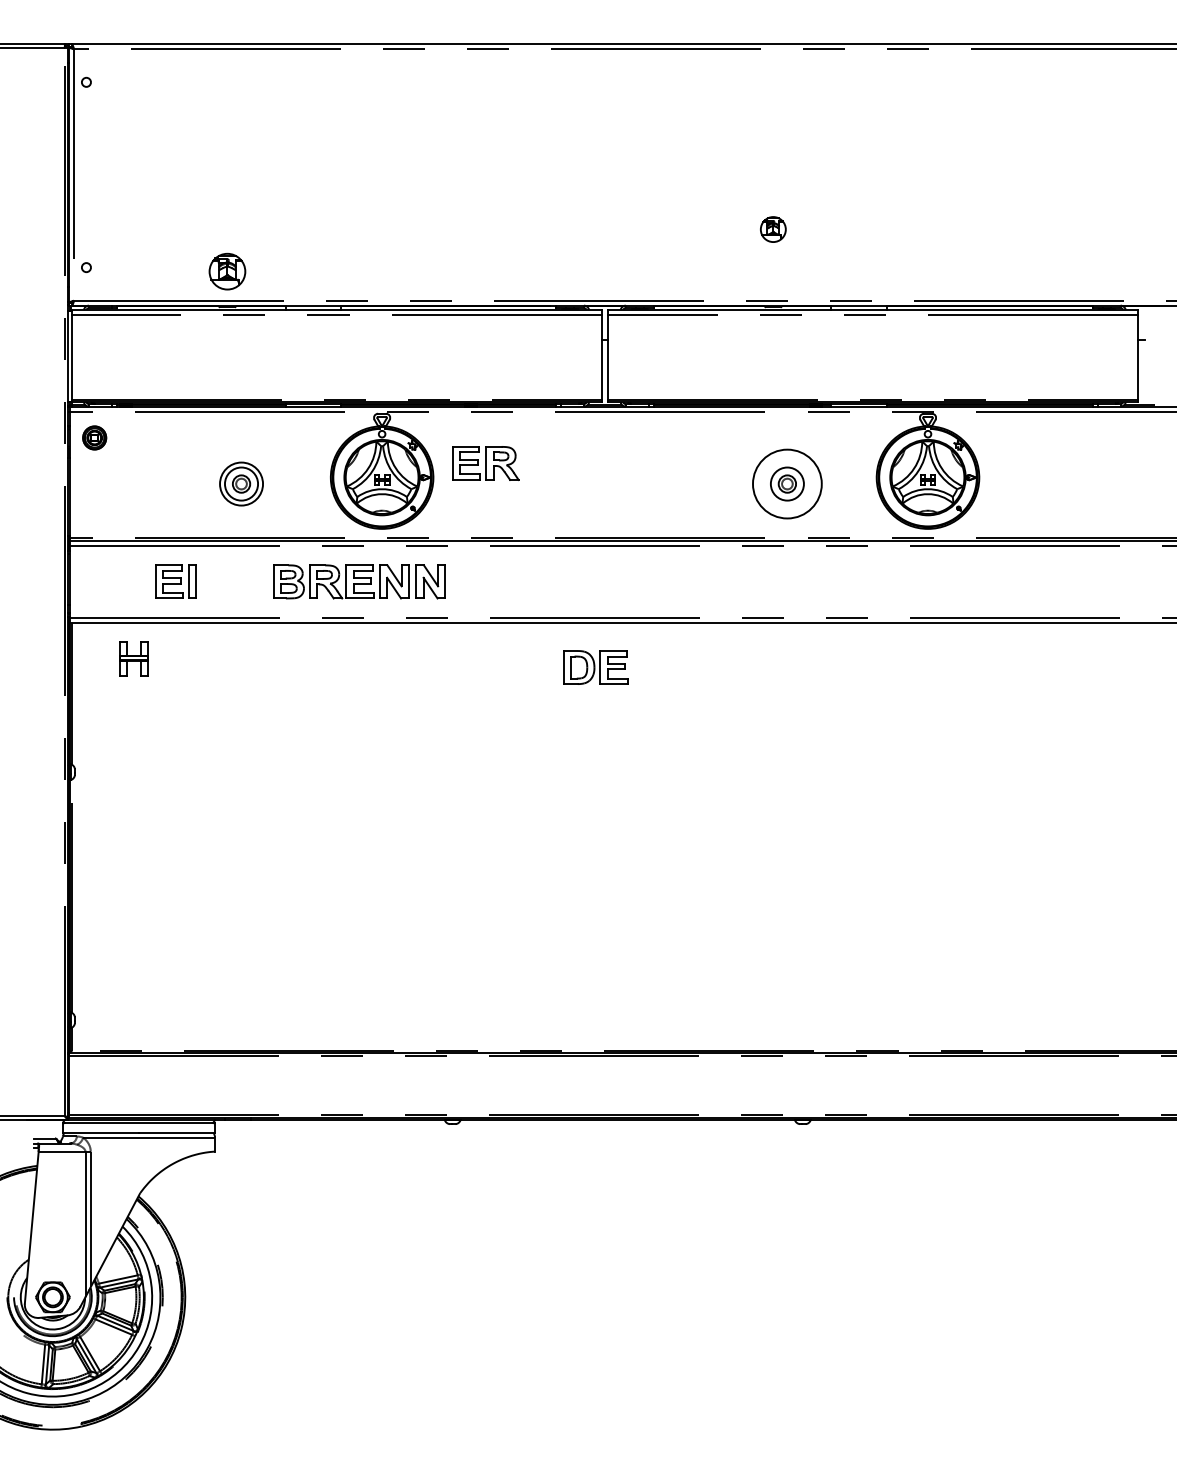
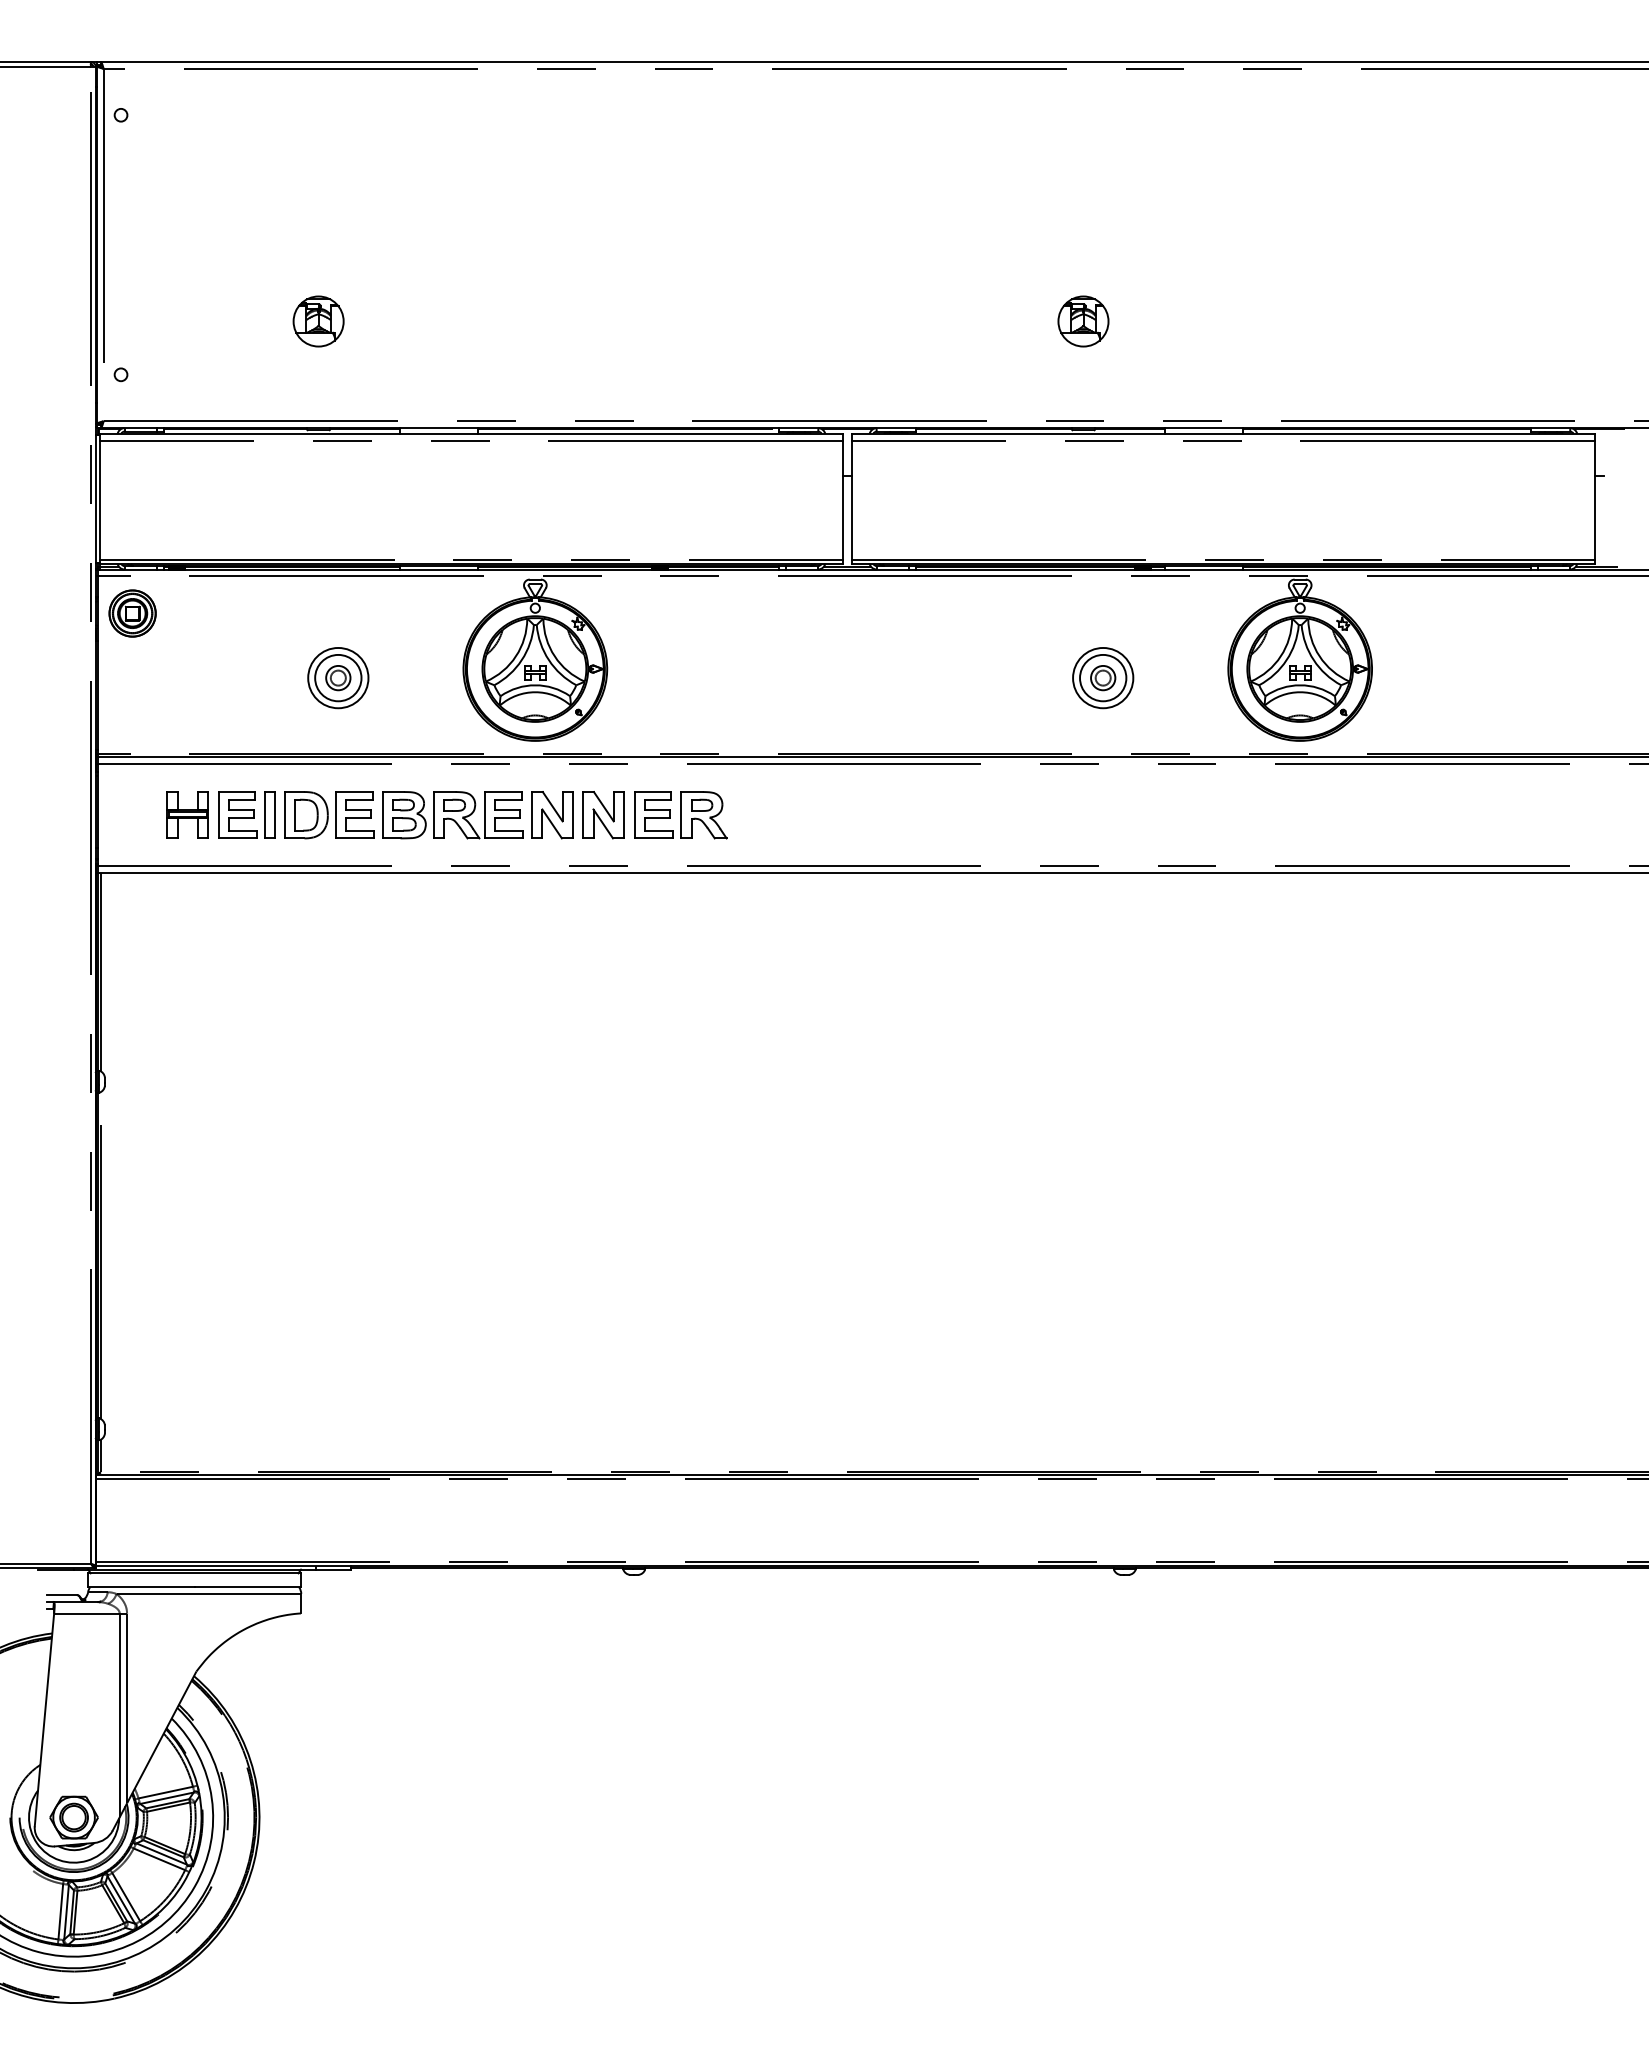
part: (773, 229) -> (1083, 321), size x1.43
part: (227, 271) -> (318, 321), moved
part: (94, 437) -> (132, 613), size x1.43
part: (485, 463) -> (680, 815), moved
circle: (787, 483) -> (1103, 677), size x0.62
part: (133, 658) -> (187, 814), moved
part: (595, 667) -> (329, 815), moved

